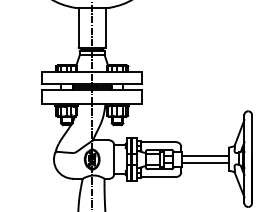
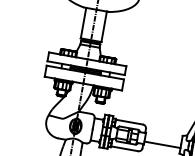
line: (205, 155) -> (163, 138), removed

